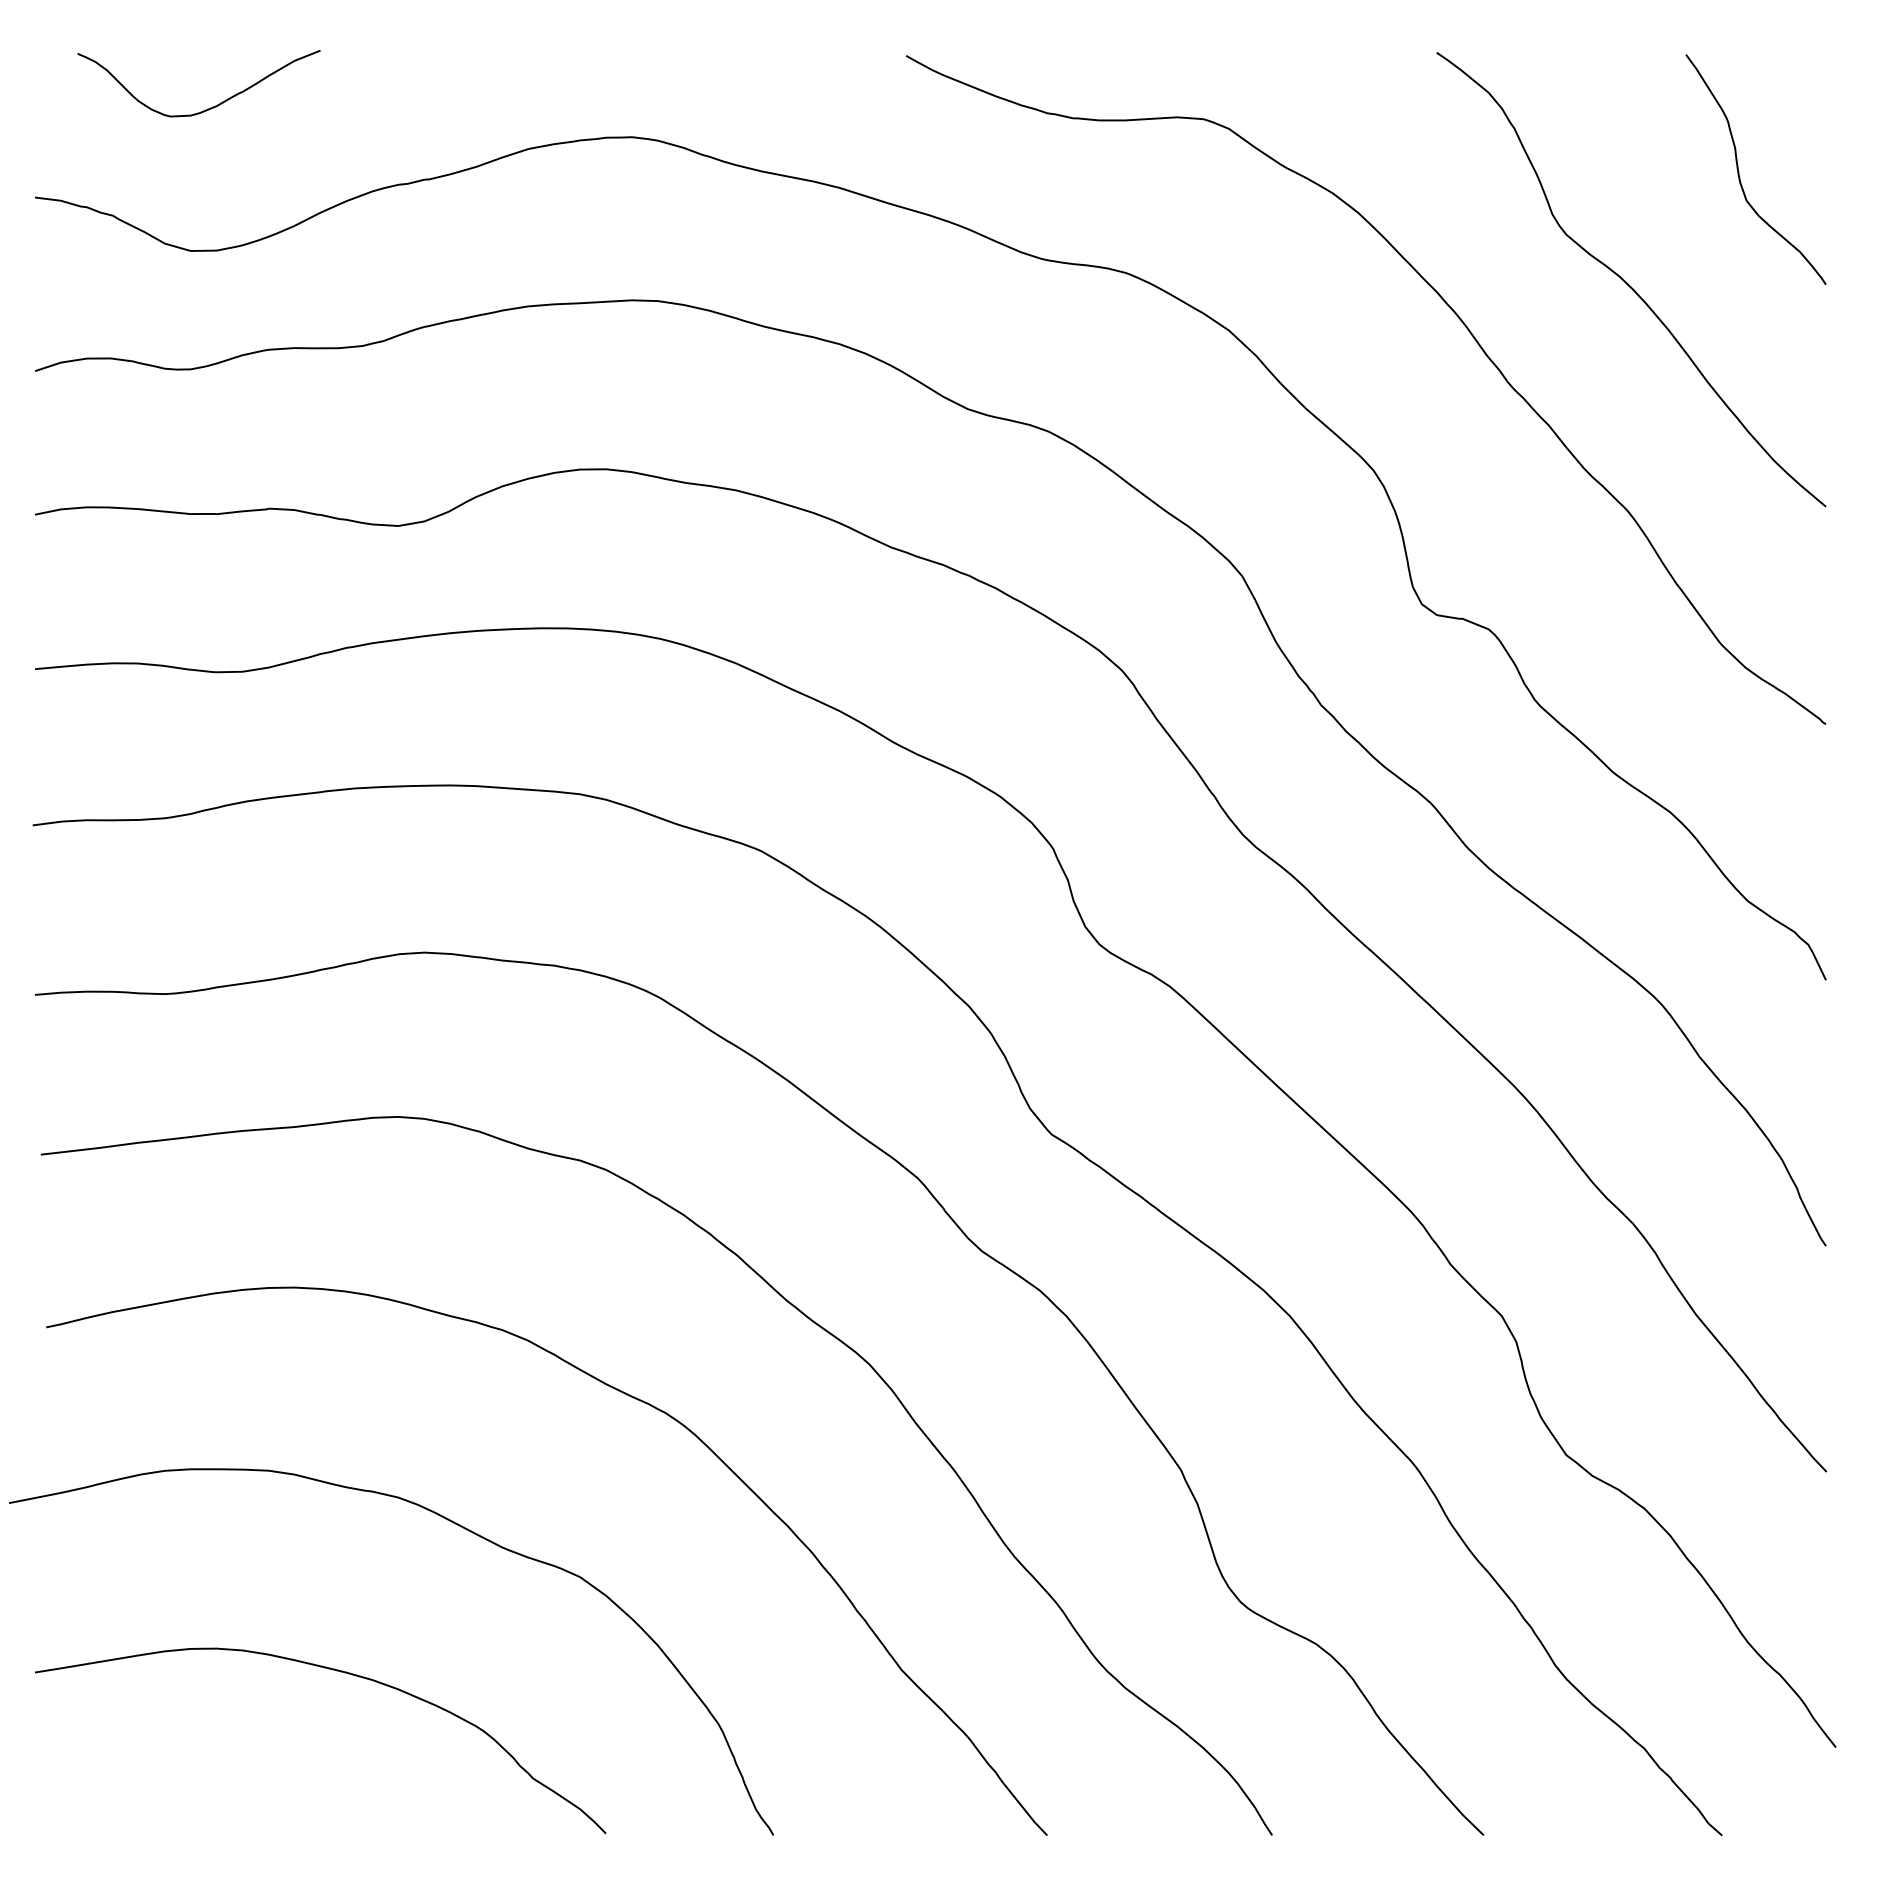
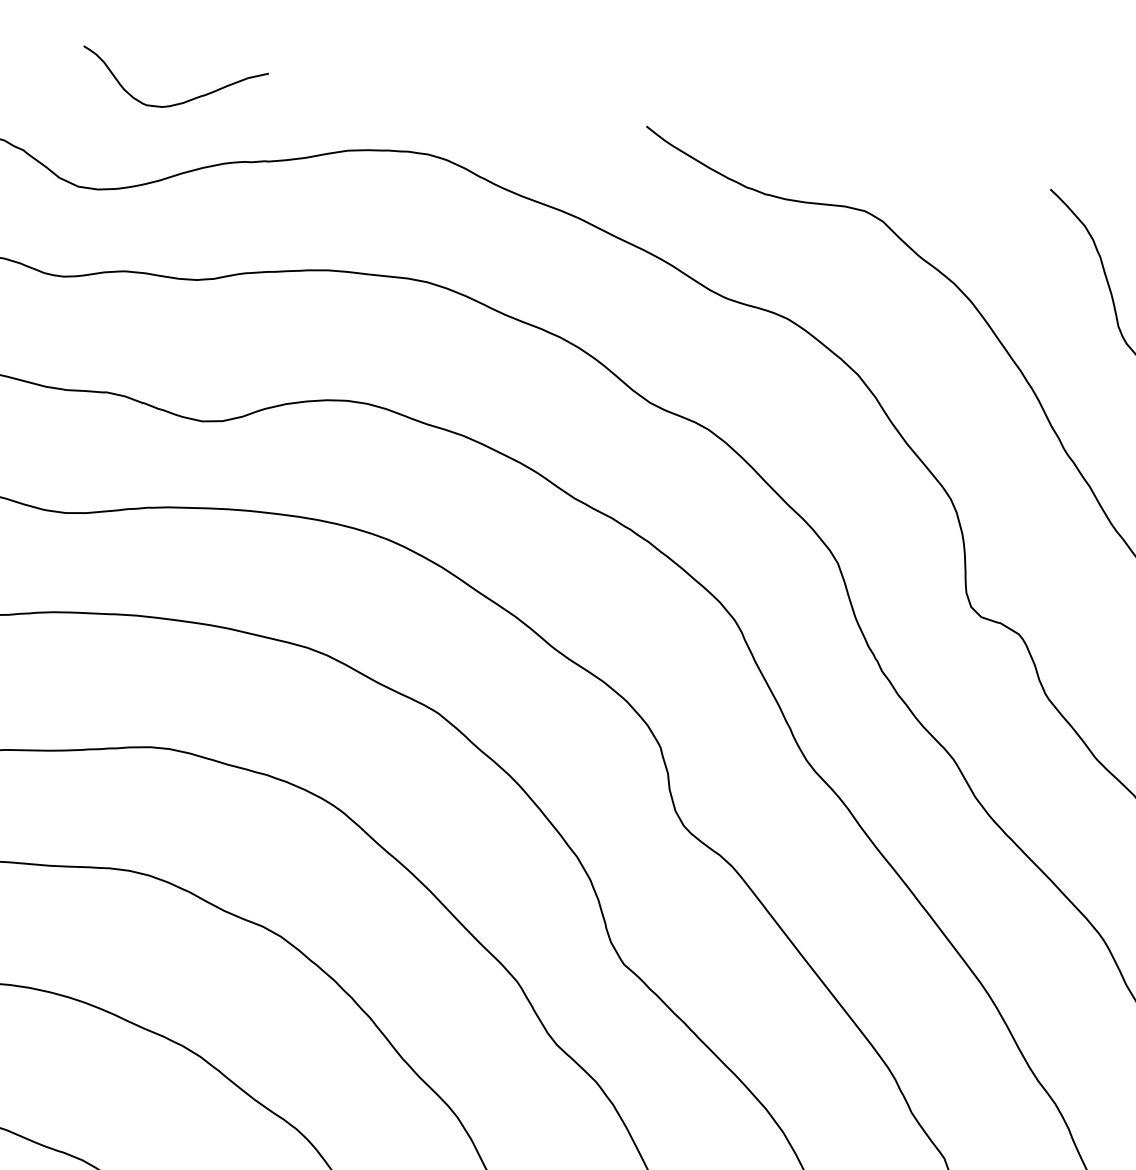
curve: (210, 107) -> (178, 103), moved

